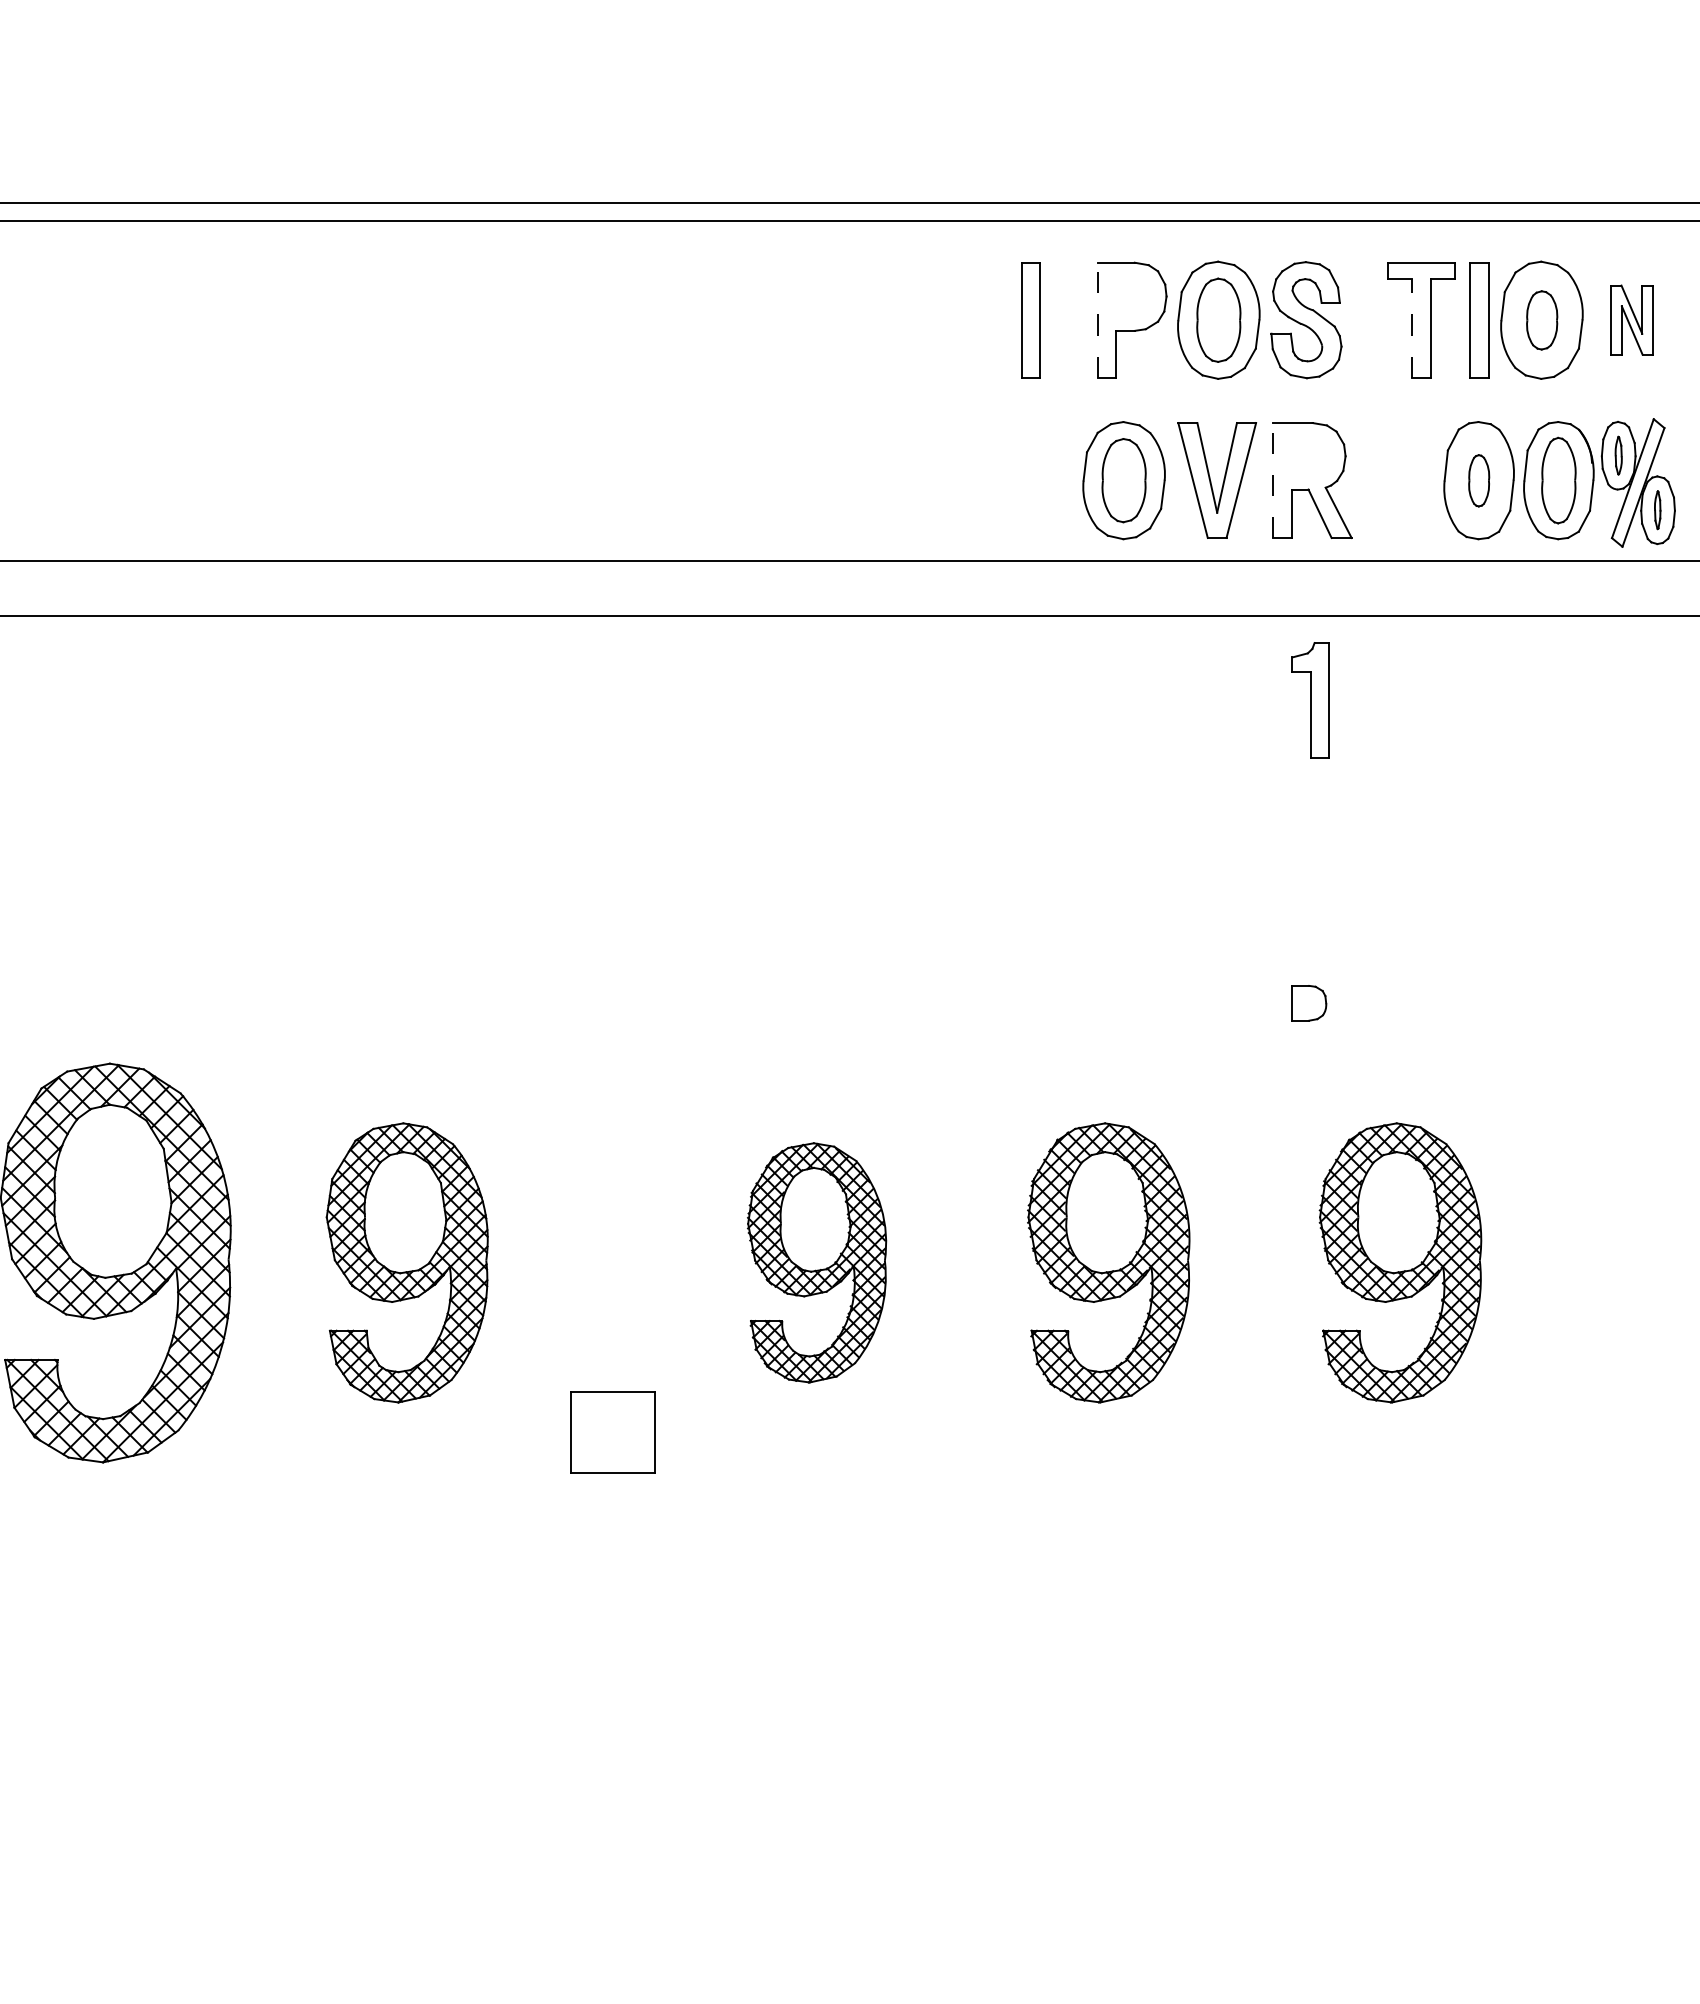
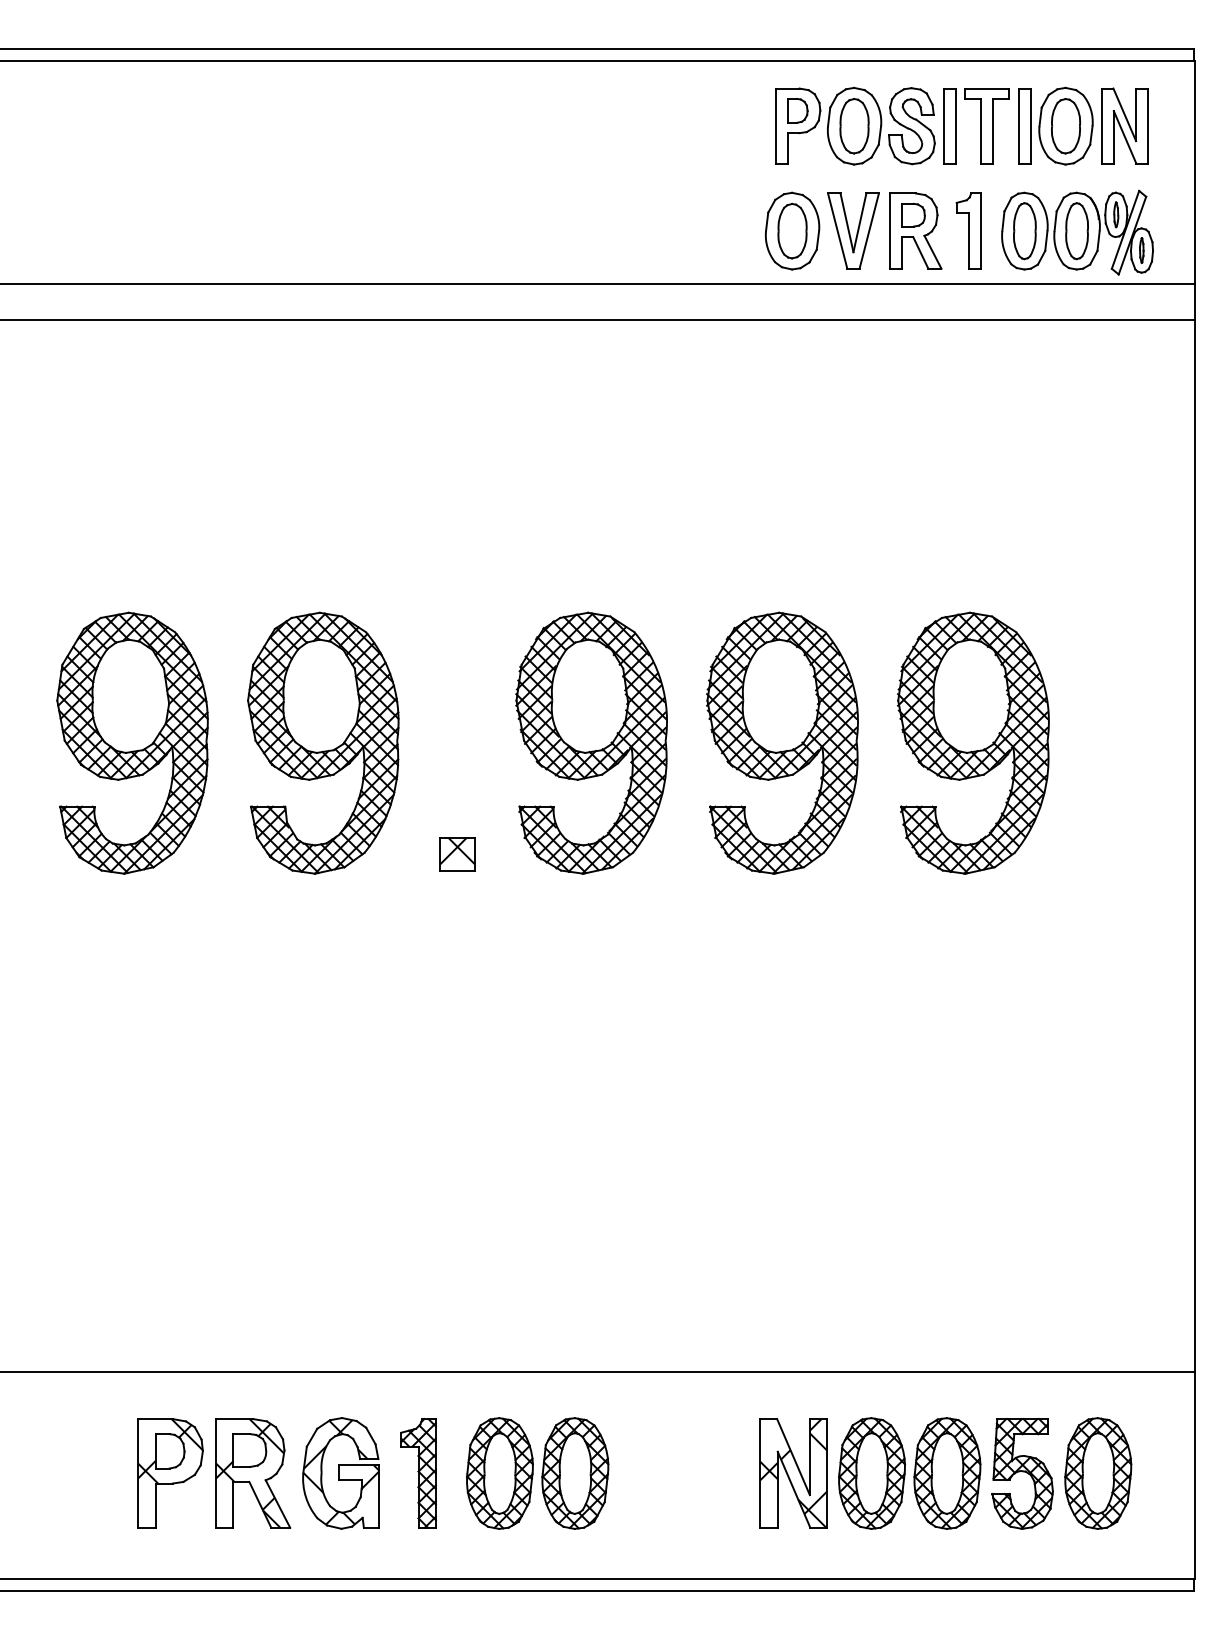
part: (1131, 296) -> (797, 110), added
part: (1631, 319) -> (1124, 125), size x1.67
part: (1030, 320) -> (949, 126), moved
line: (1098, 320) -> (775, 126), dashed -> solid
part: (1542, 320) -> (1066, 126), size x1.43
line: (1412, 326) -> (981, 130), dashed -> solid
line: (1273, 481) -> (890, 231), dashed -> solid
part: (1478, 481) -> (1024, 231), size x1.67
part: (1310, 699) -> (968, 230), moved
part: (1308, 1002) -> (913, 214), moved
part: (407, 1261) -> (323, 742), size x1.43
part: (816, 1261) -> (591, 742), size x1.67
part: (1108, 1261) -> (782, 742), size x1.43
part: (1400, 1261) -> (973, 742), size x1.43
part: (612, 1433) -> (457, 854), size x0.62

